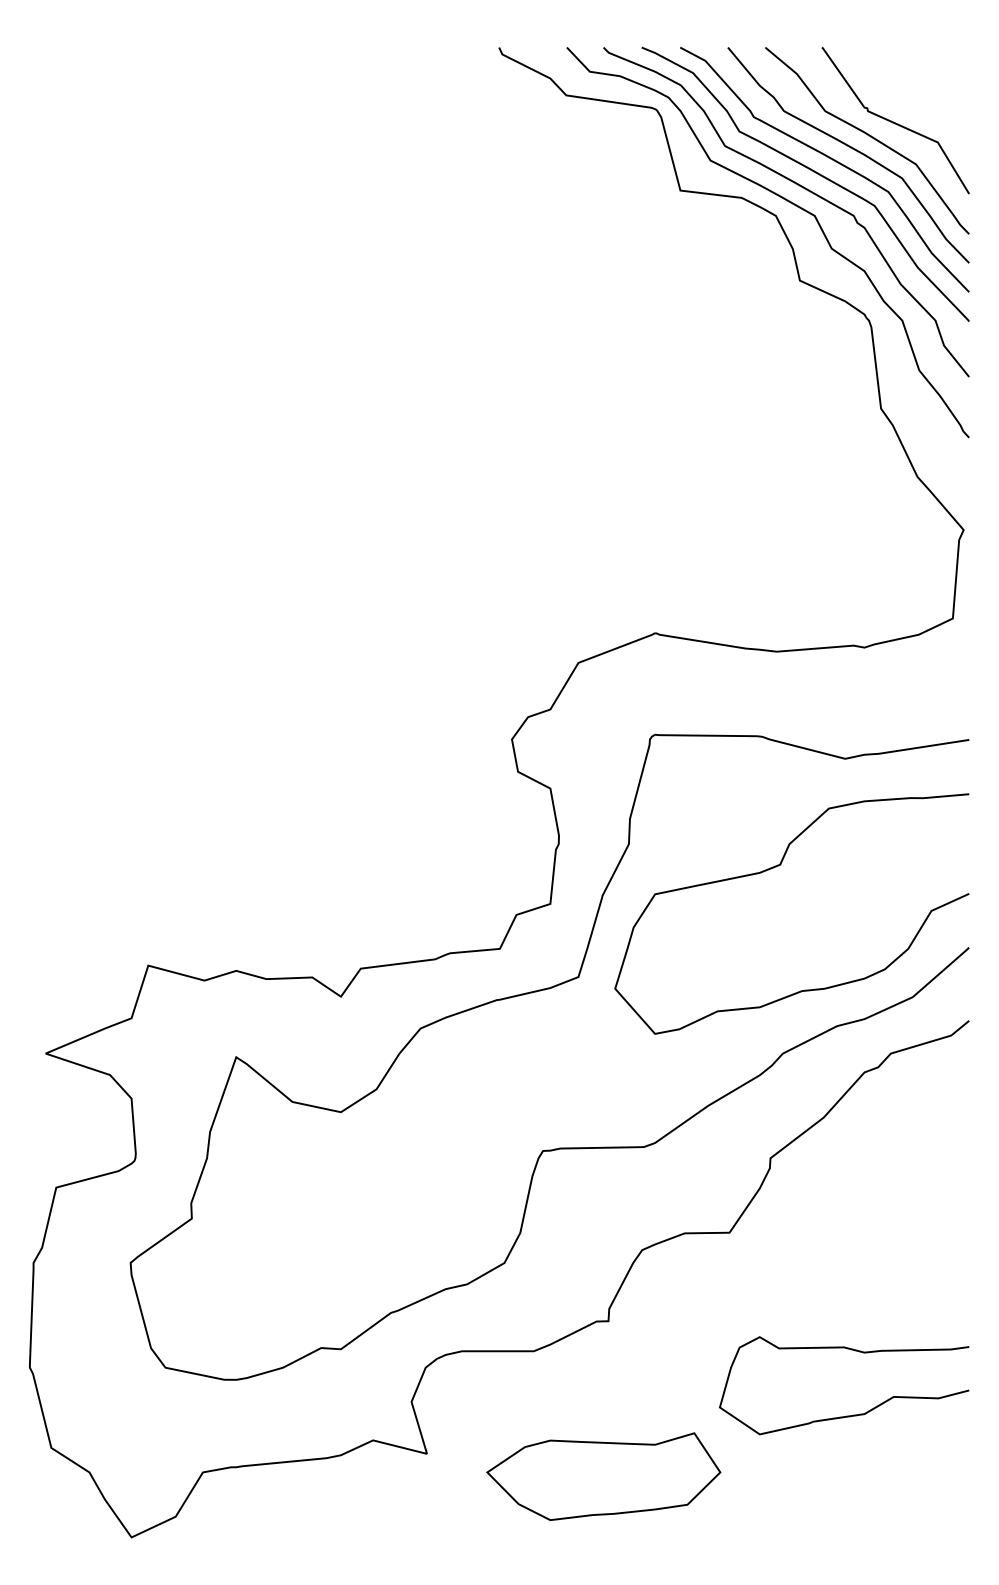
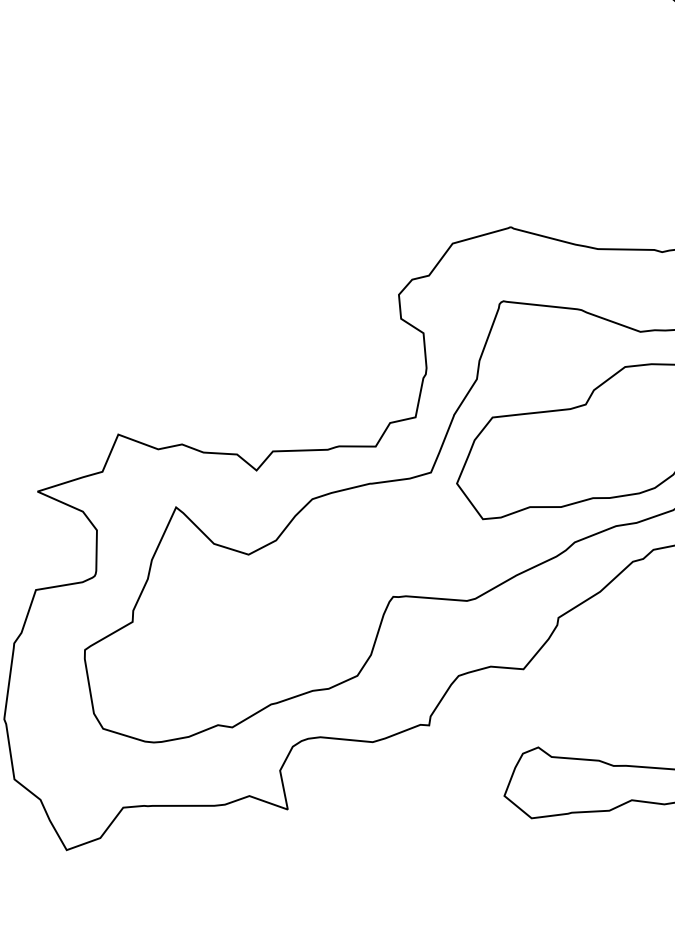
part: (603, 1476) -> (414, 838), removed

